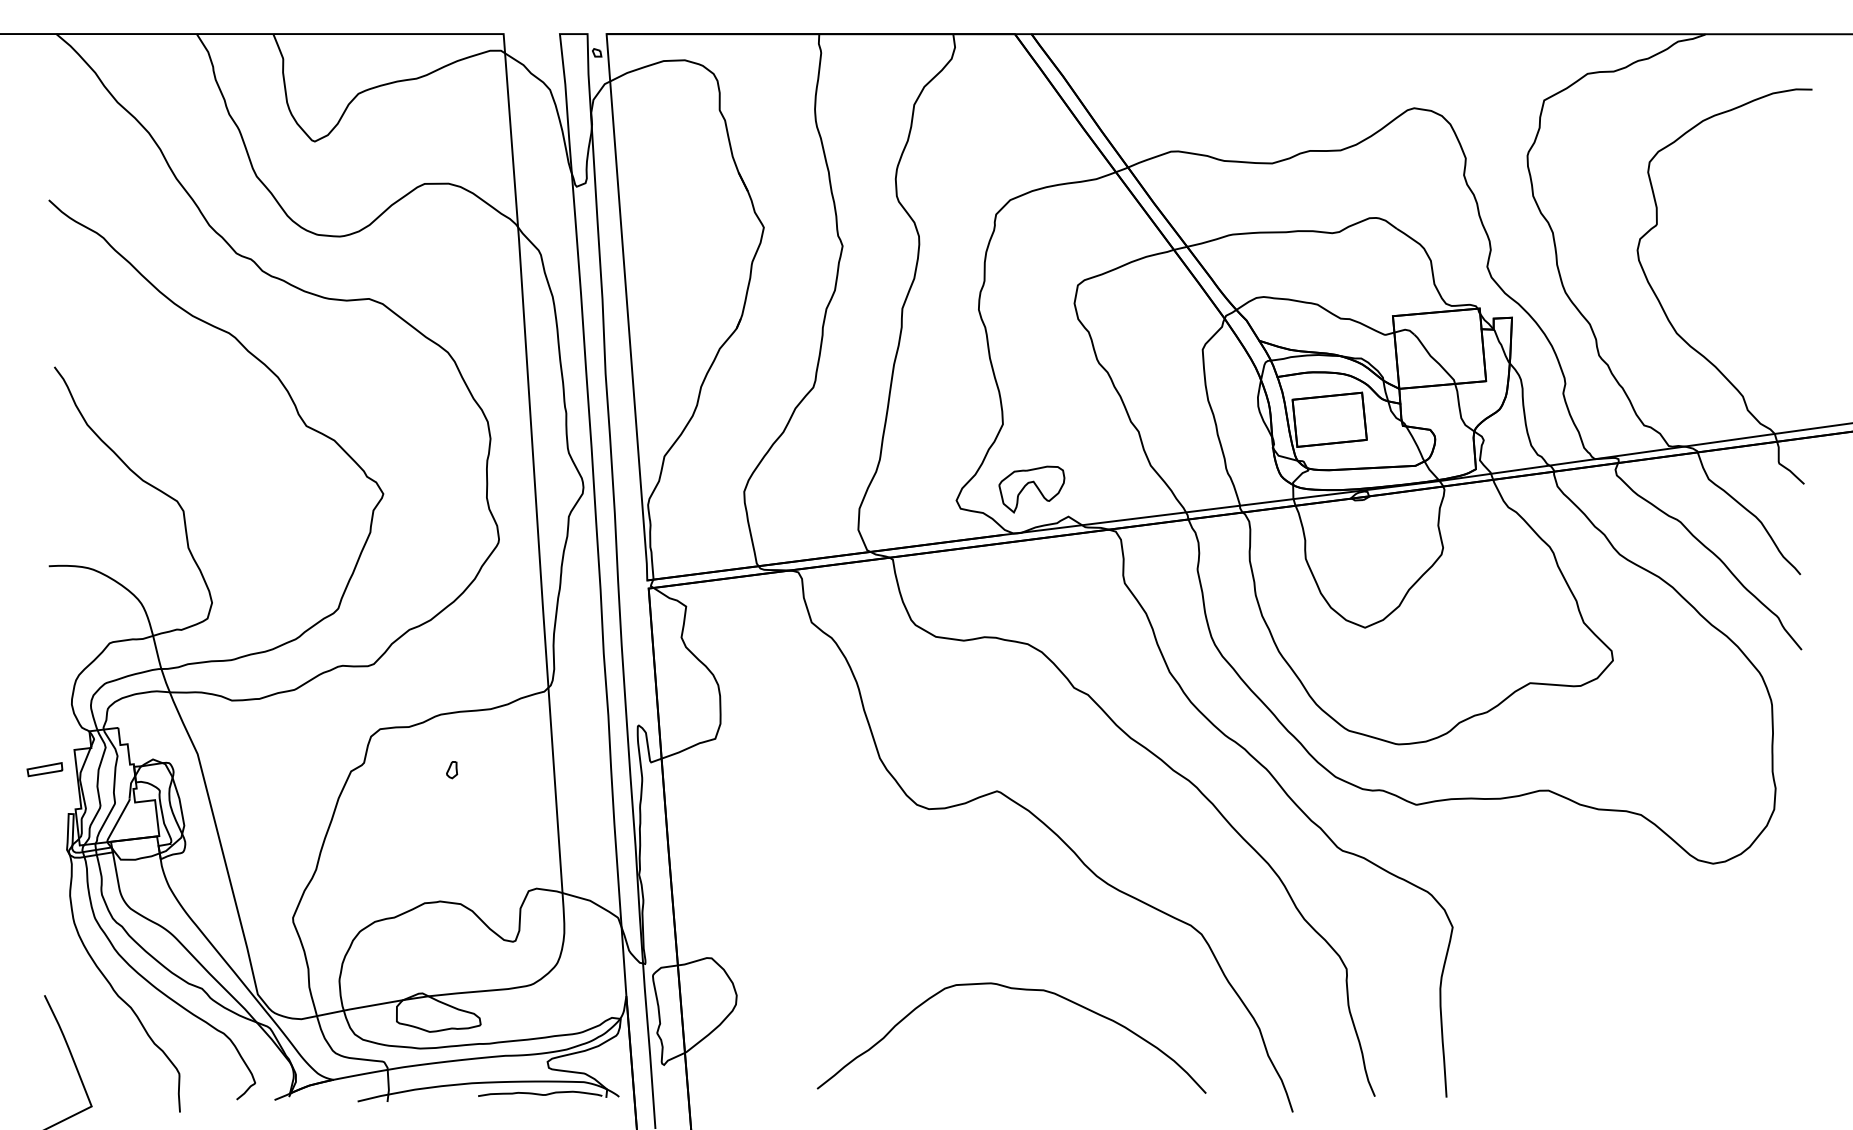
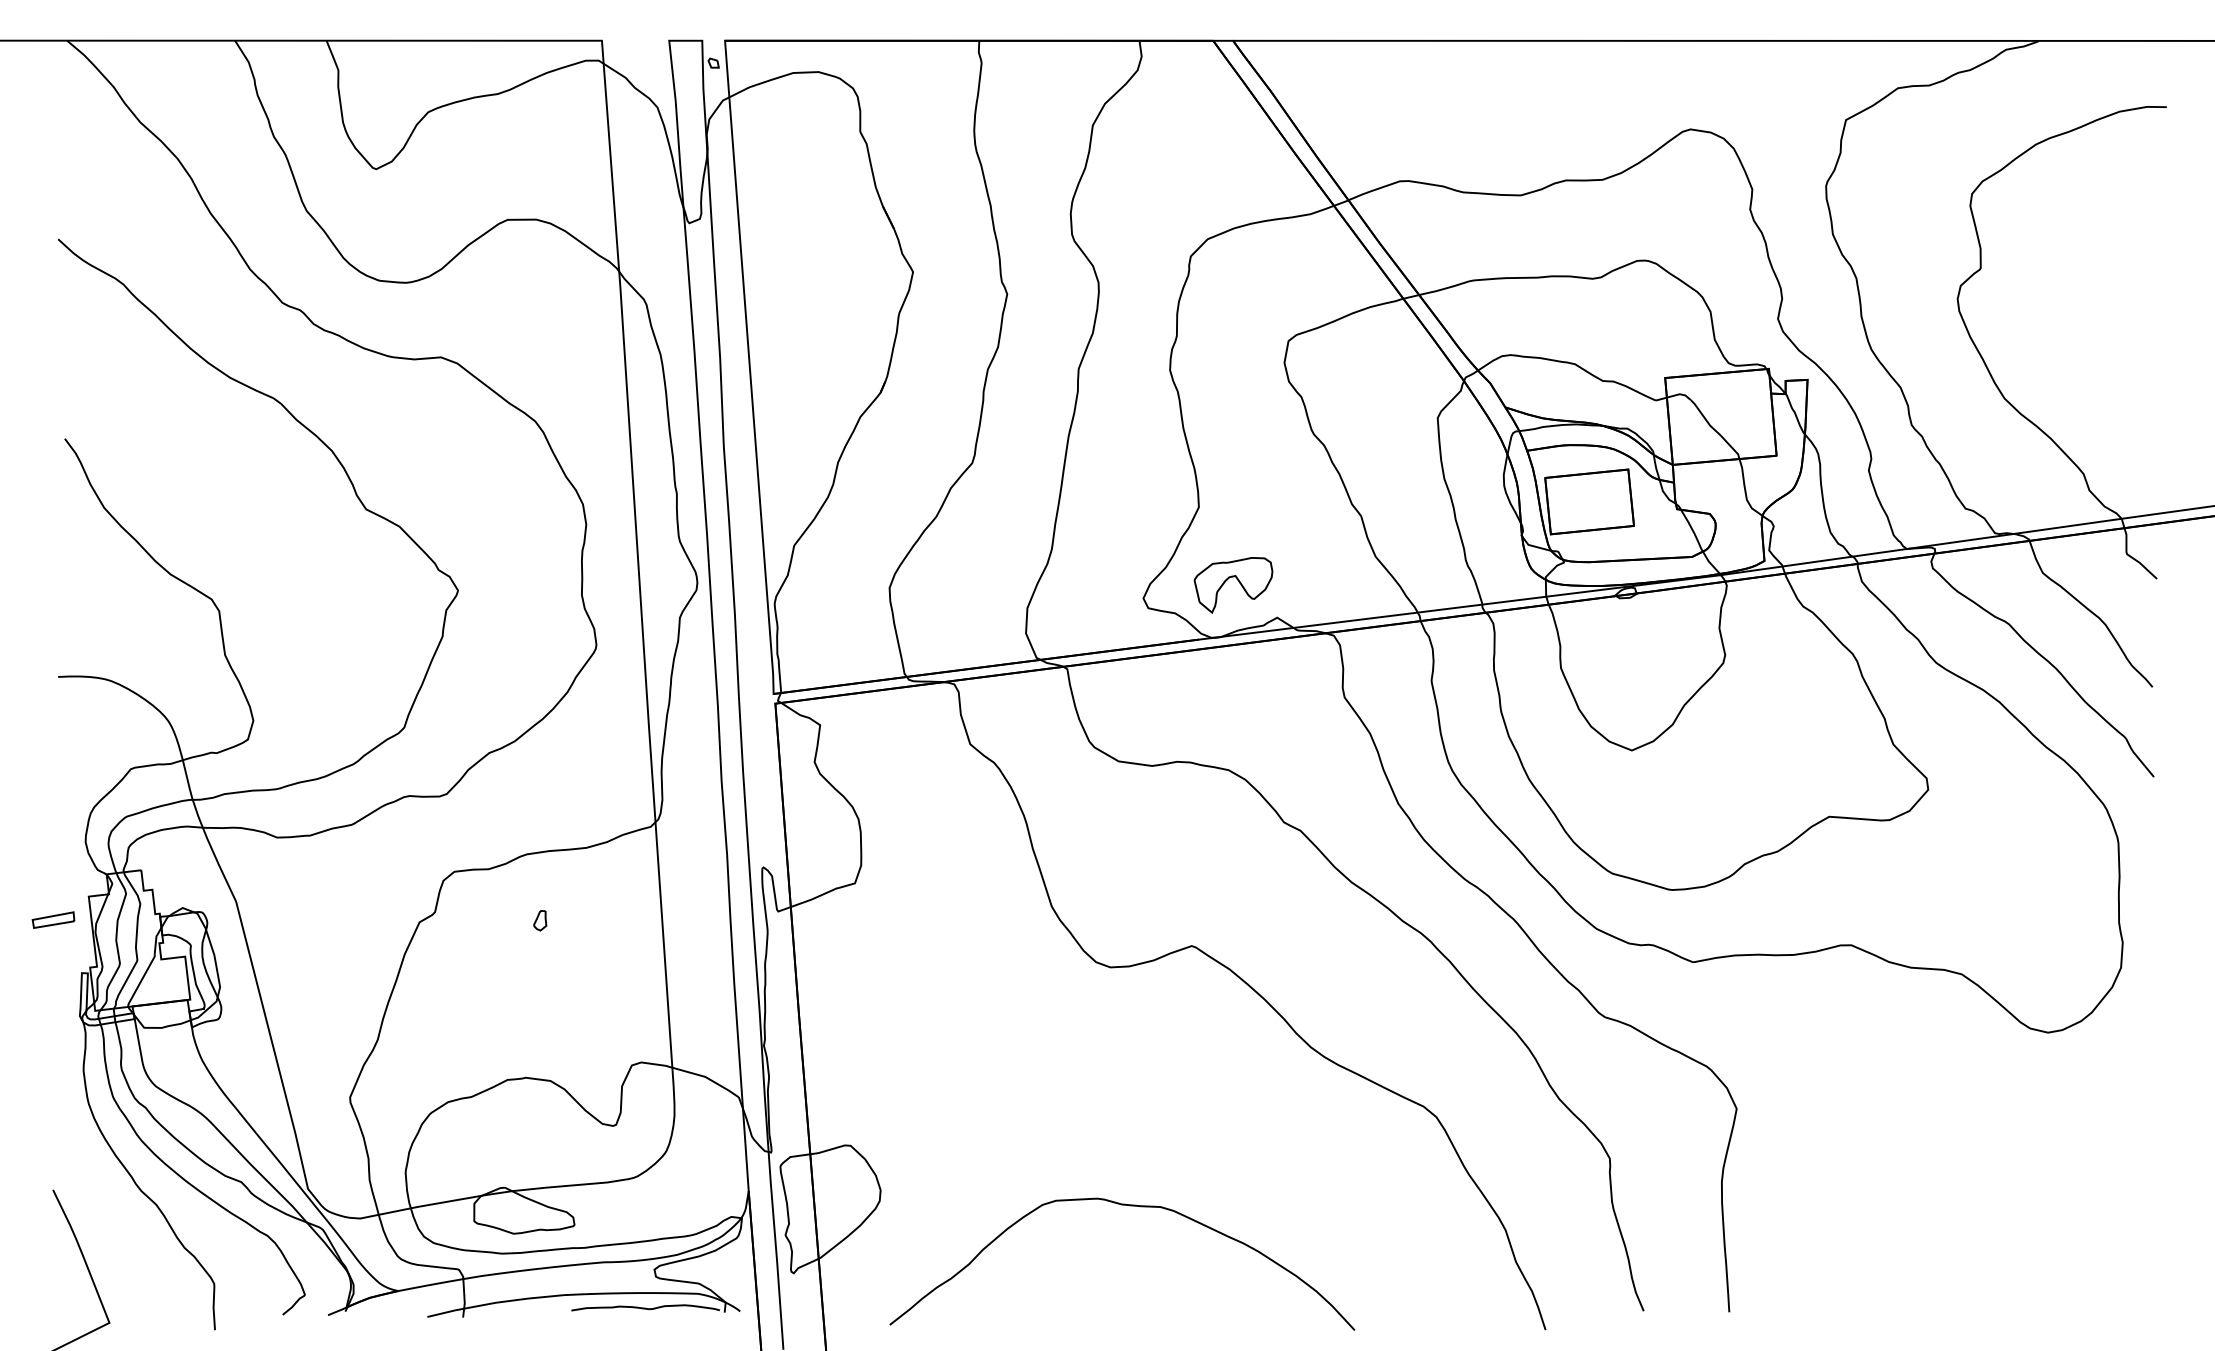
curve: (1017, 989) -> (1129, 1206), moved

